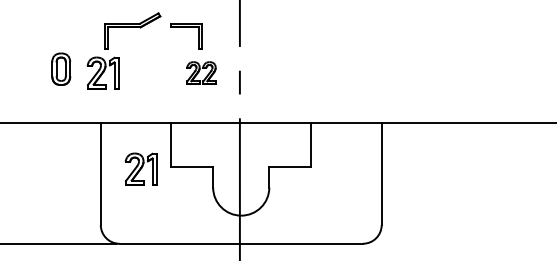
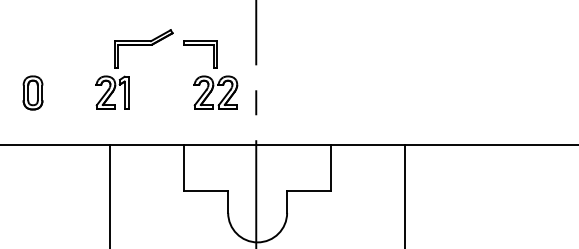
part: (61, 68) -> (33, 92), moved
part: (201, 72) -> (215, 92), size x1.43
part: (140, 168) -> (151, 192), removed

